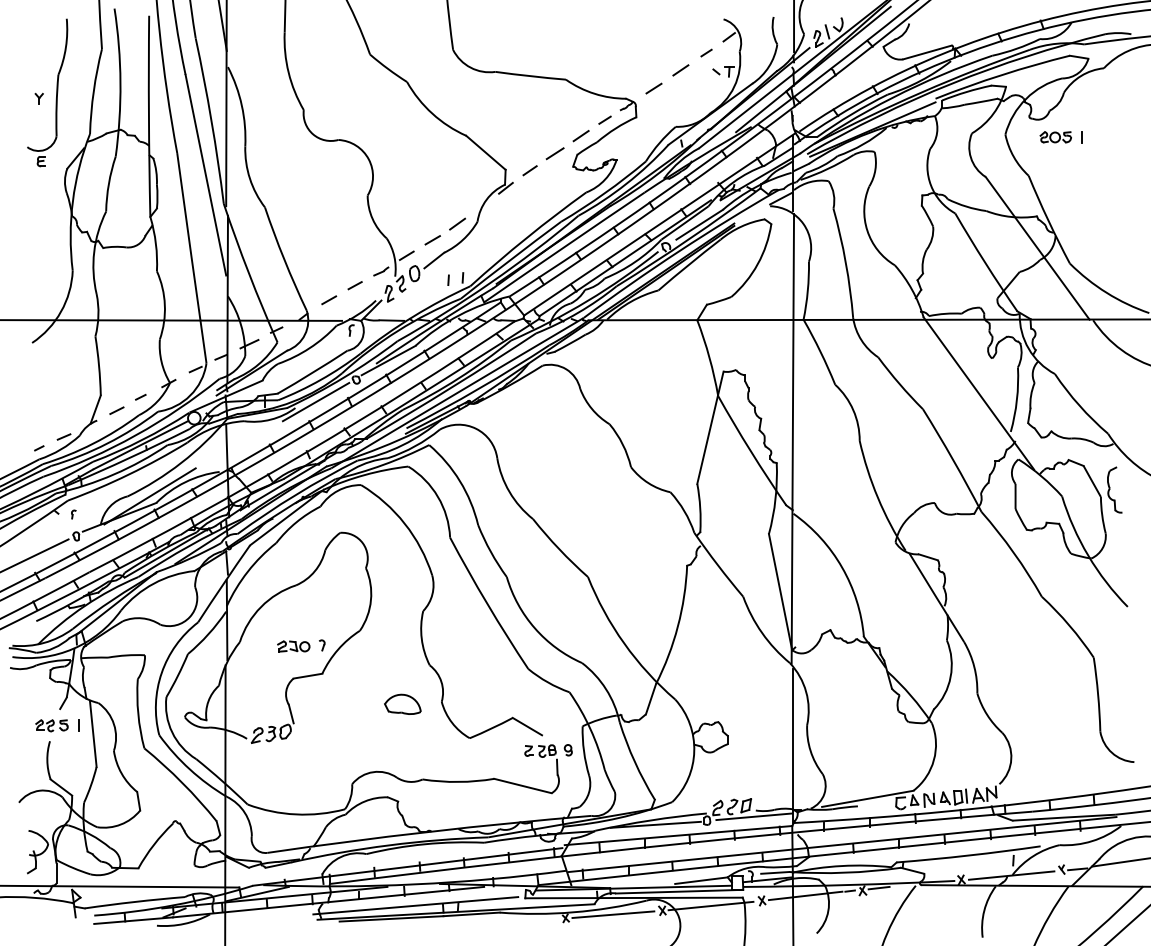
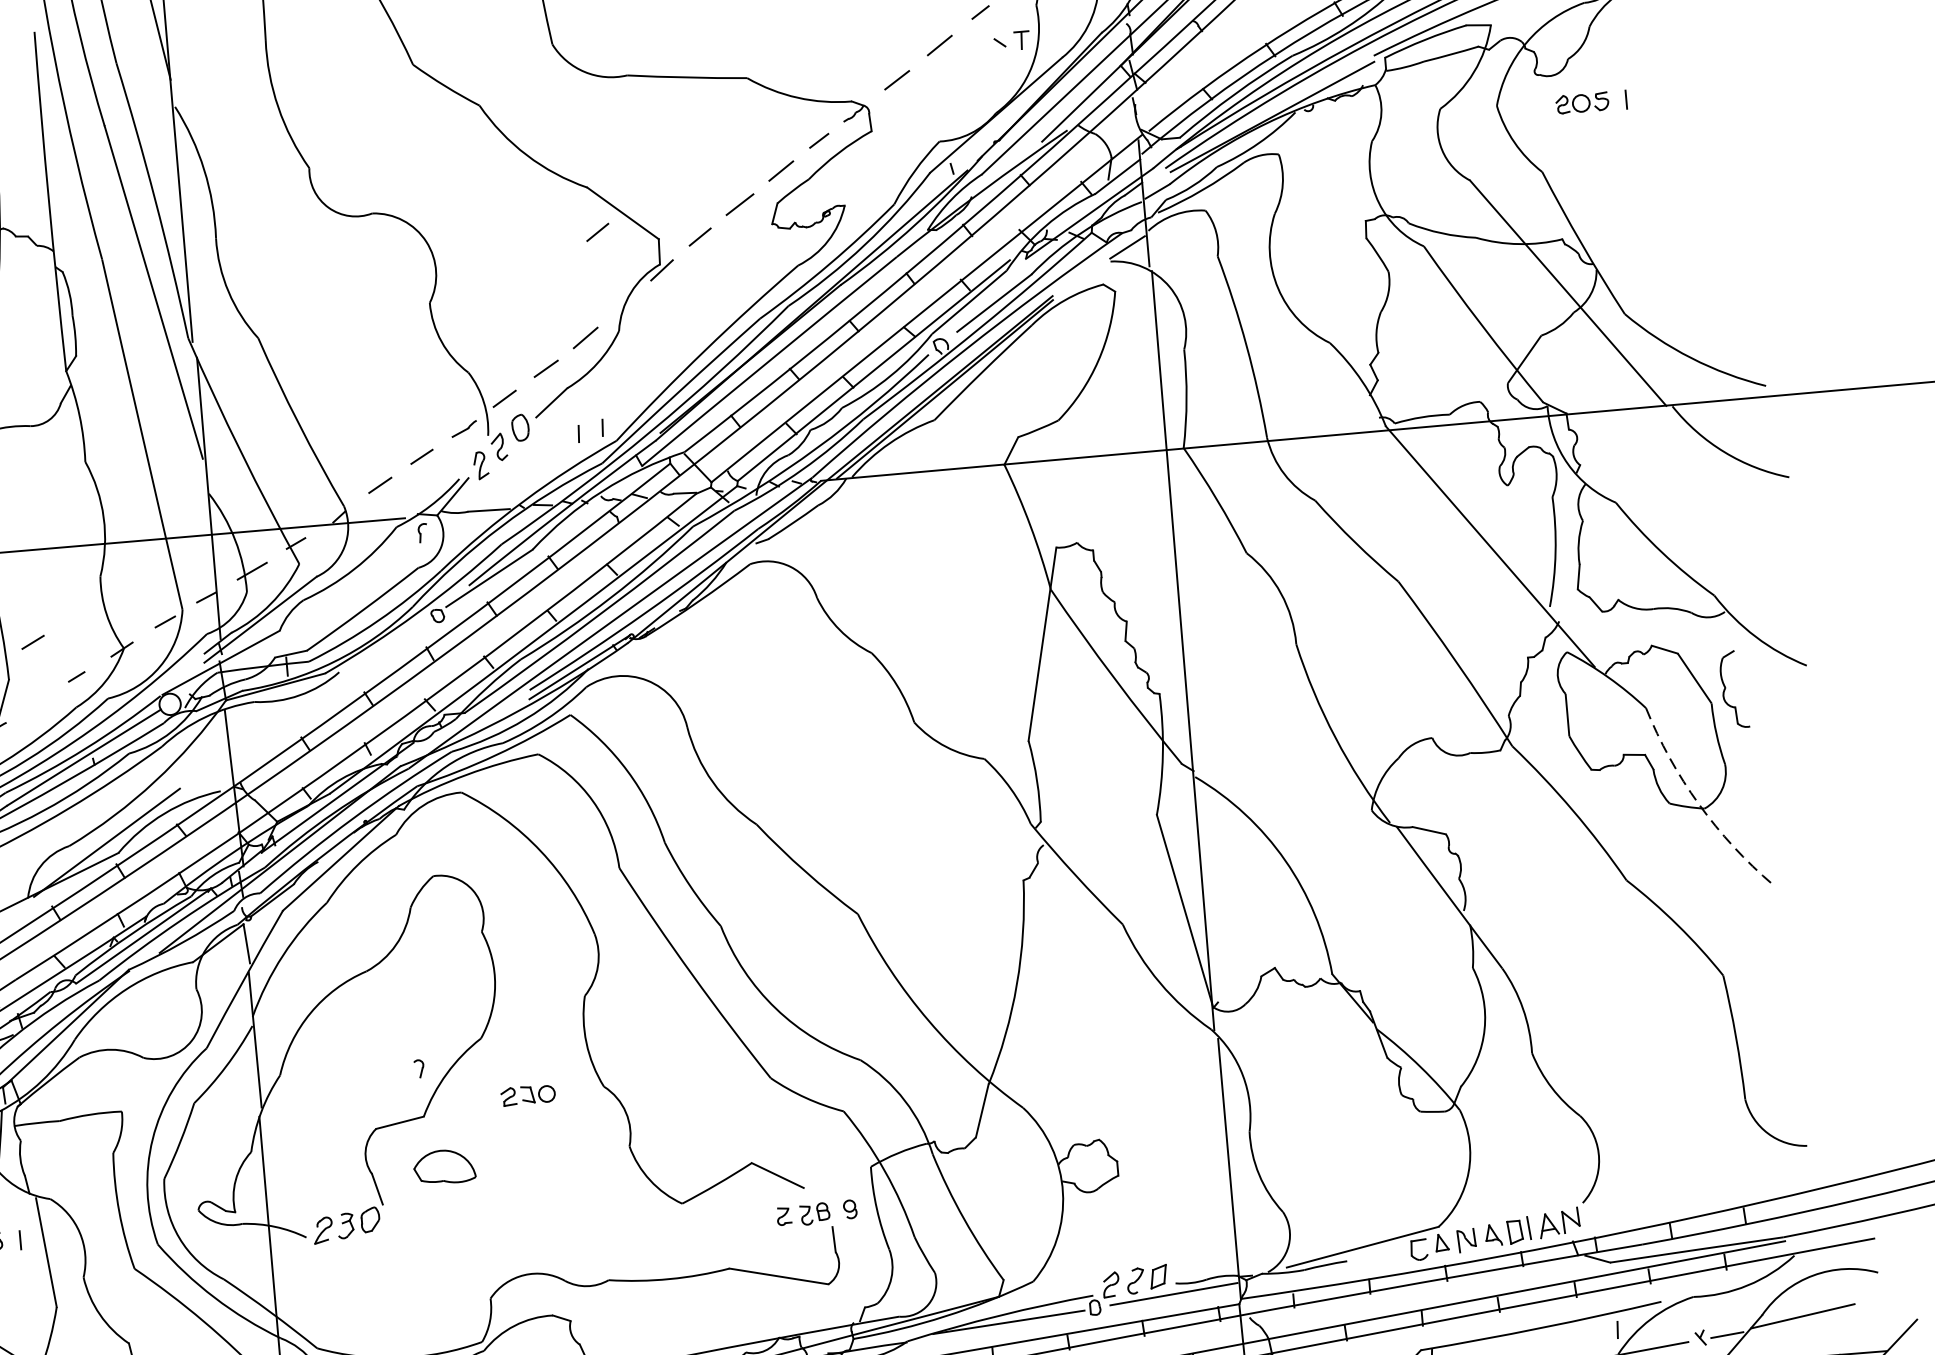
line: (469, 162) -> (596, 232), added
line: (315, 401) -> (372, 658), removed
line: (116, 410) -> (32, 642), moved
arc: (1088, 555) -> (1699, 803), solid -> dashed
part: (293, 646) -> (527, 1095), moved
part: (402, 703) -> (443, 1165), moved

